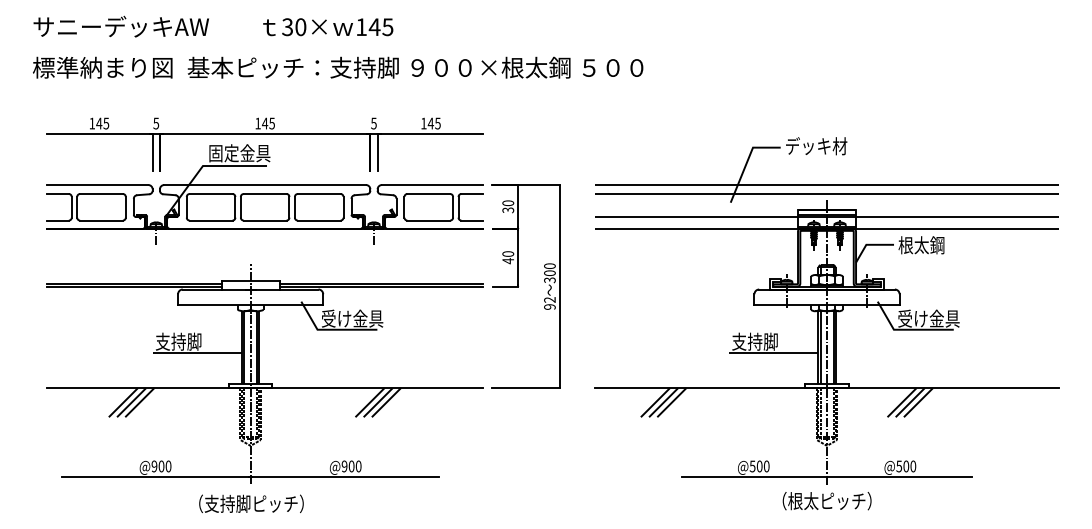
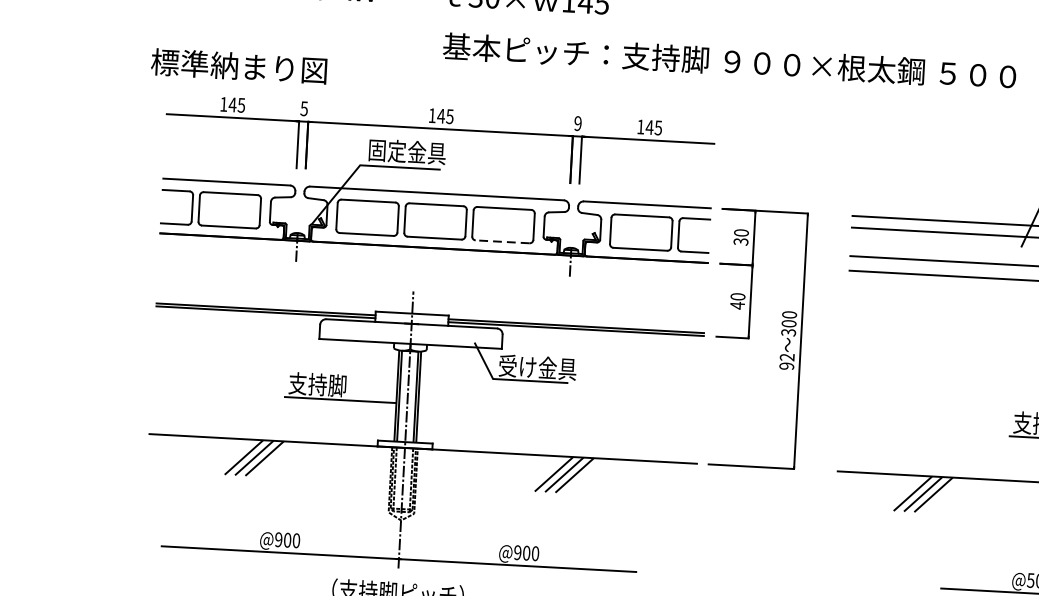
text: (102, 67) -> (238, 66), moved
text: (415, 67) -> (729, 61), moved
text: (373, 123) -> (577, 123), 5 -> 9
line: (318, 220) -> (501, 241), solid -> dashed

